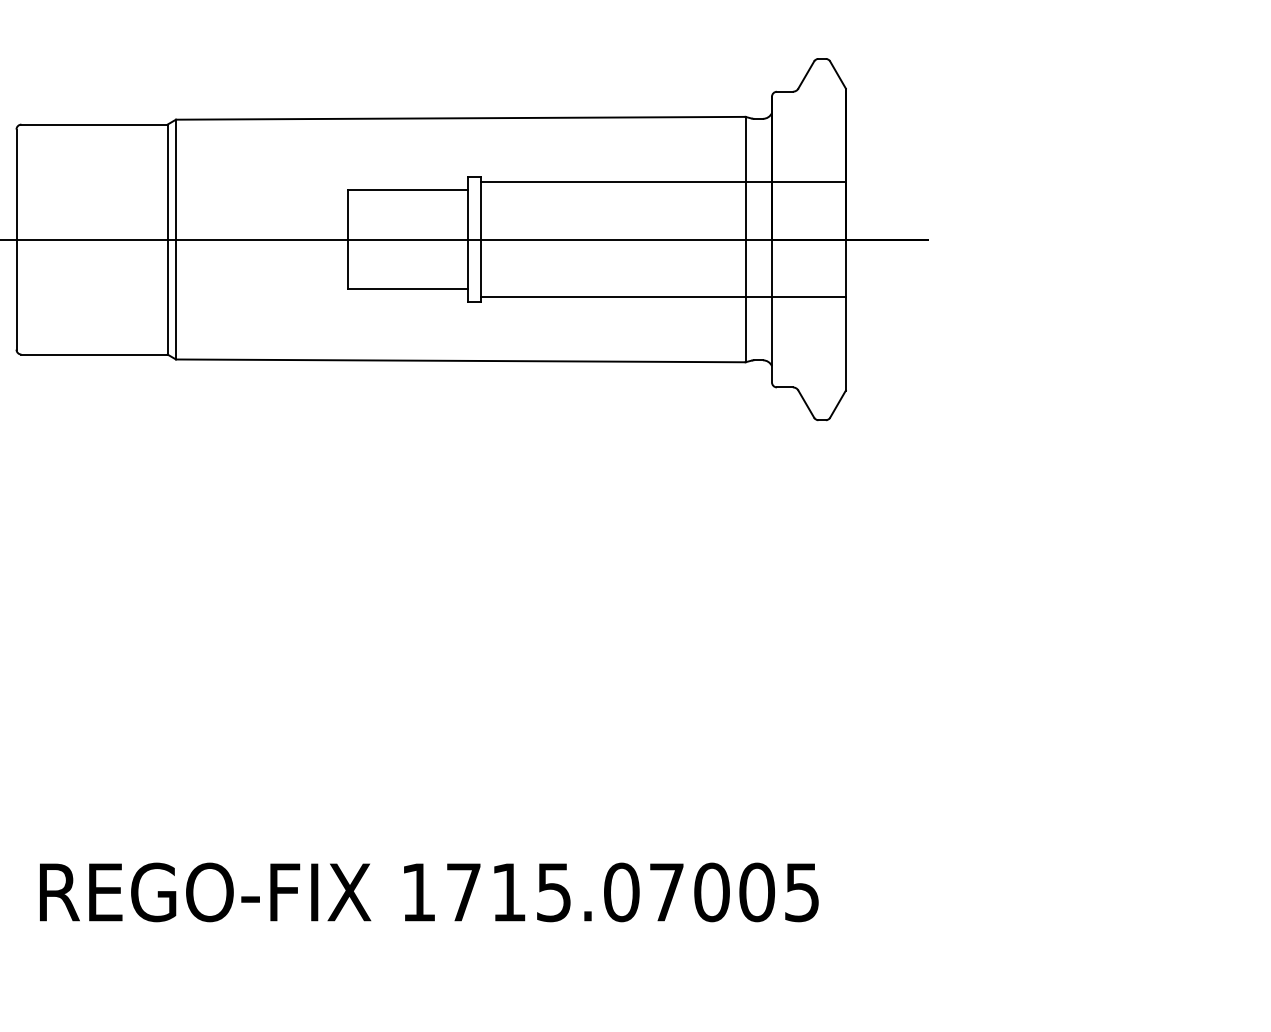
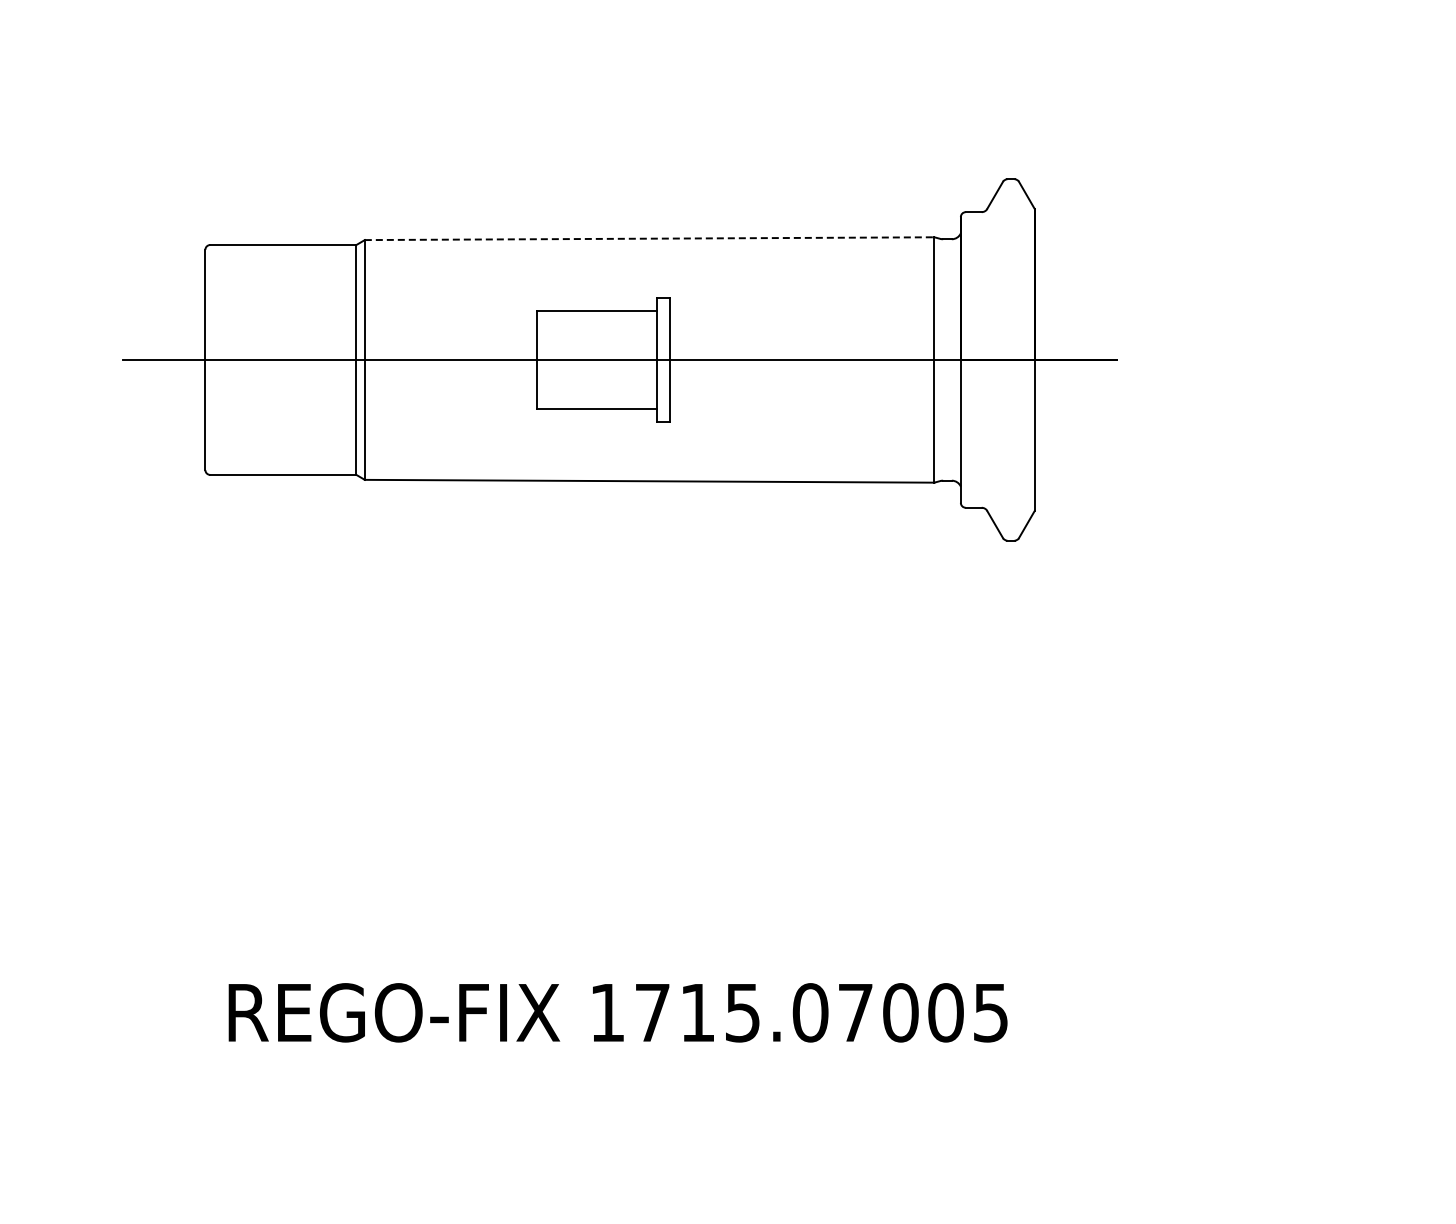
line: (460, 118) -> (649, 238), solid -> dashed
line: (663, 182) -> (852, 302), removed
line: (663, 297) -> (852, 417), removed

